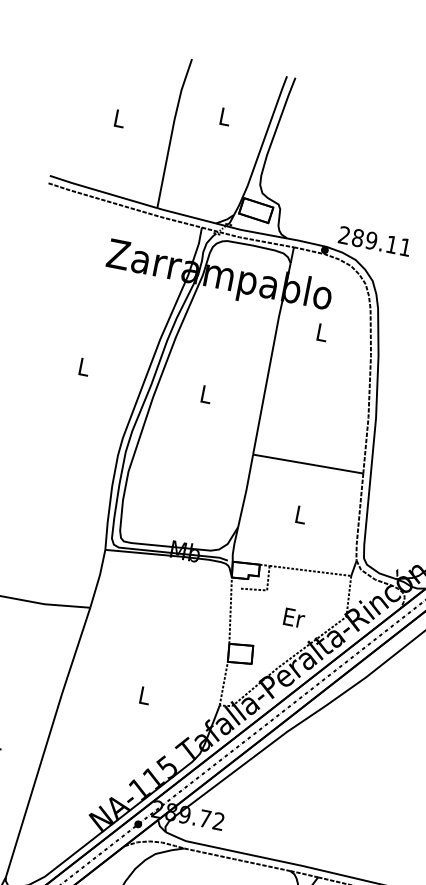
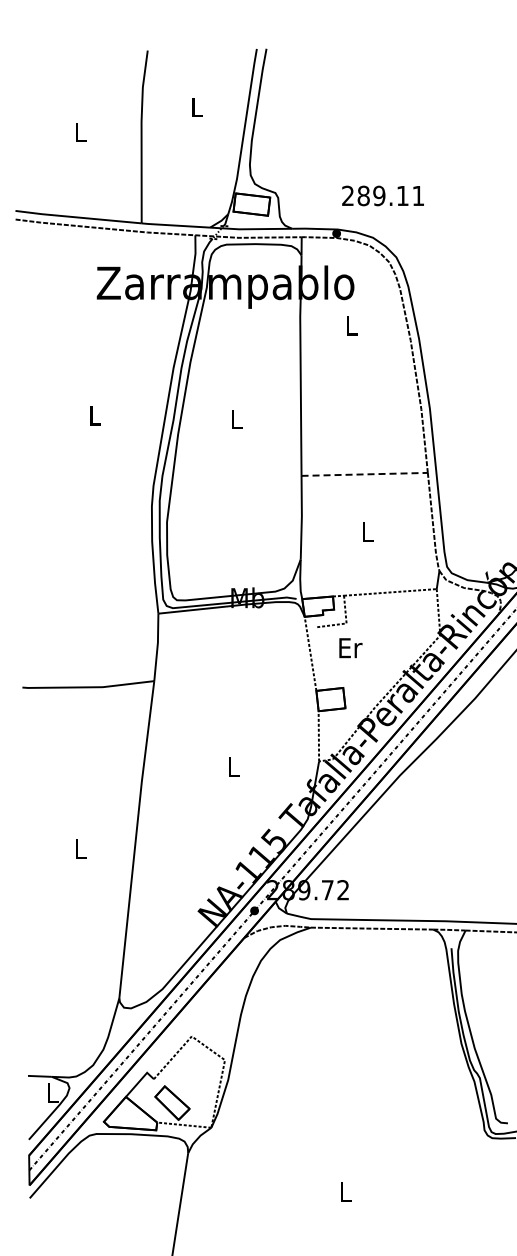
text: (374, 240) -> (382, 195), moved
line: (308, 464) -> (365, 474), solid -> dashed
text: (294, 618) -> (350, 648), moved

